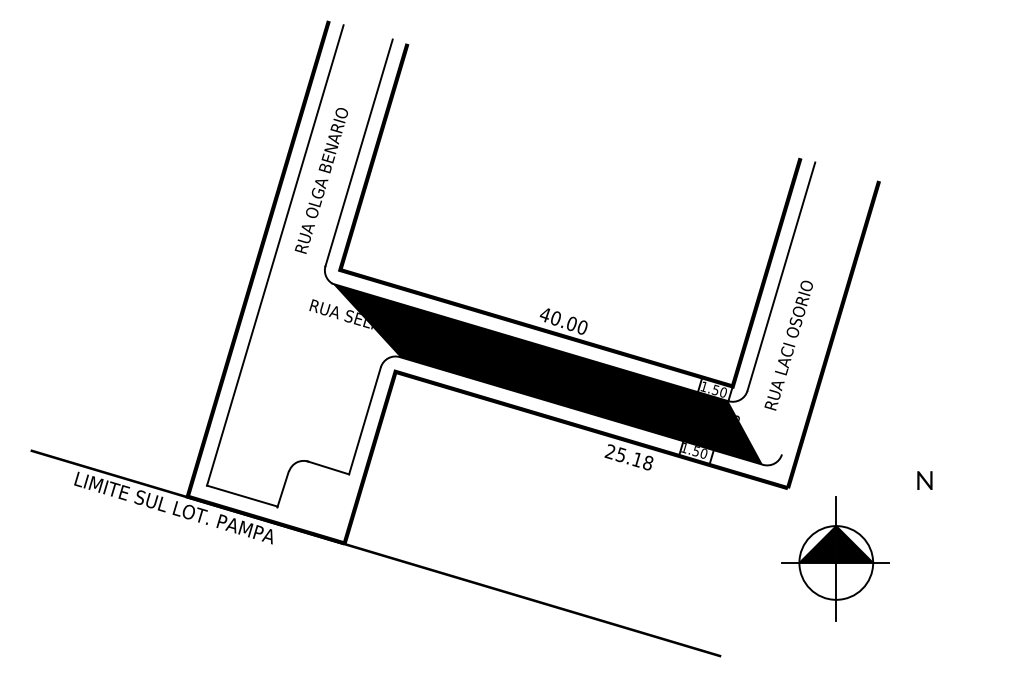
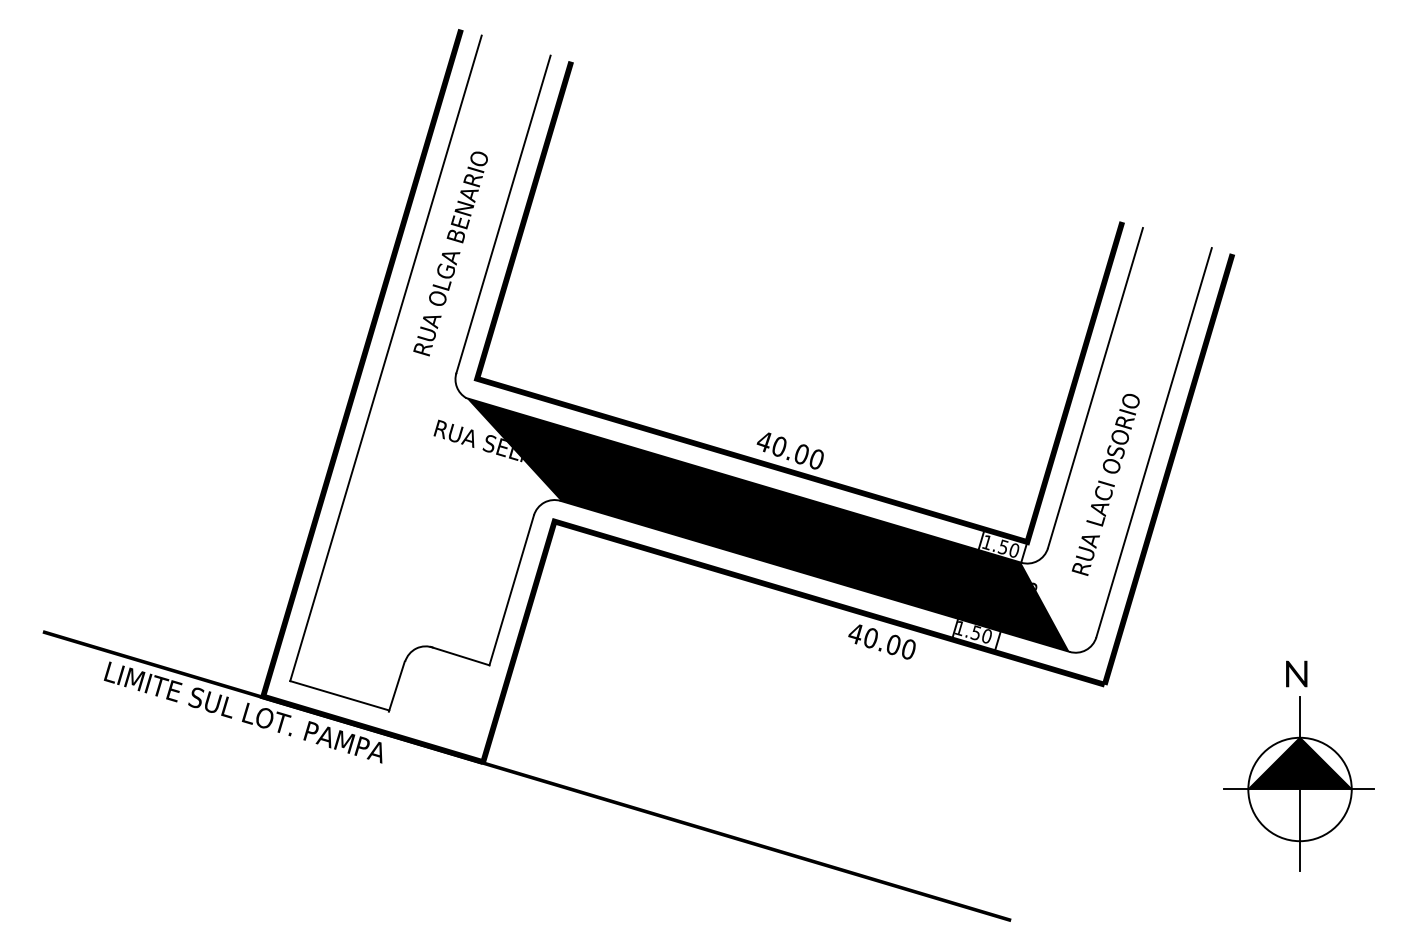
line: (823, 315) -> (1154, 442), added
text: (628, 457) -> (881, 641), 25.18 -> 40.00
part: (835, 558) -> (1298, 783), moved

